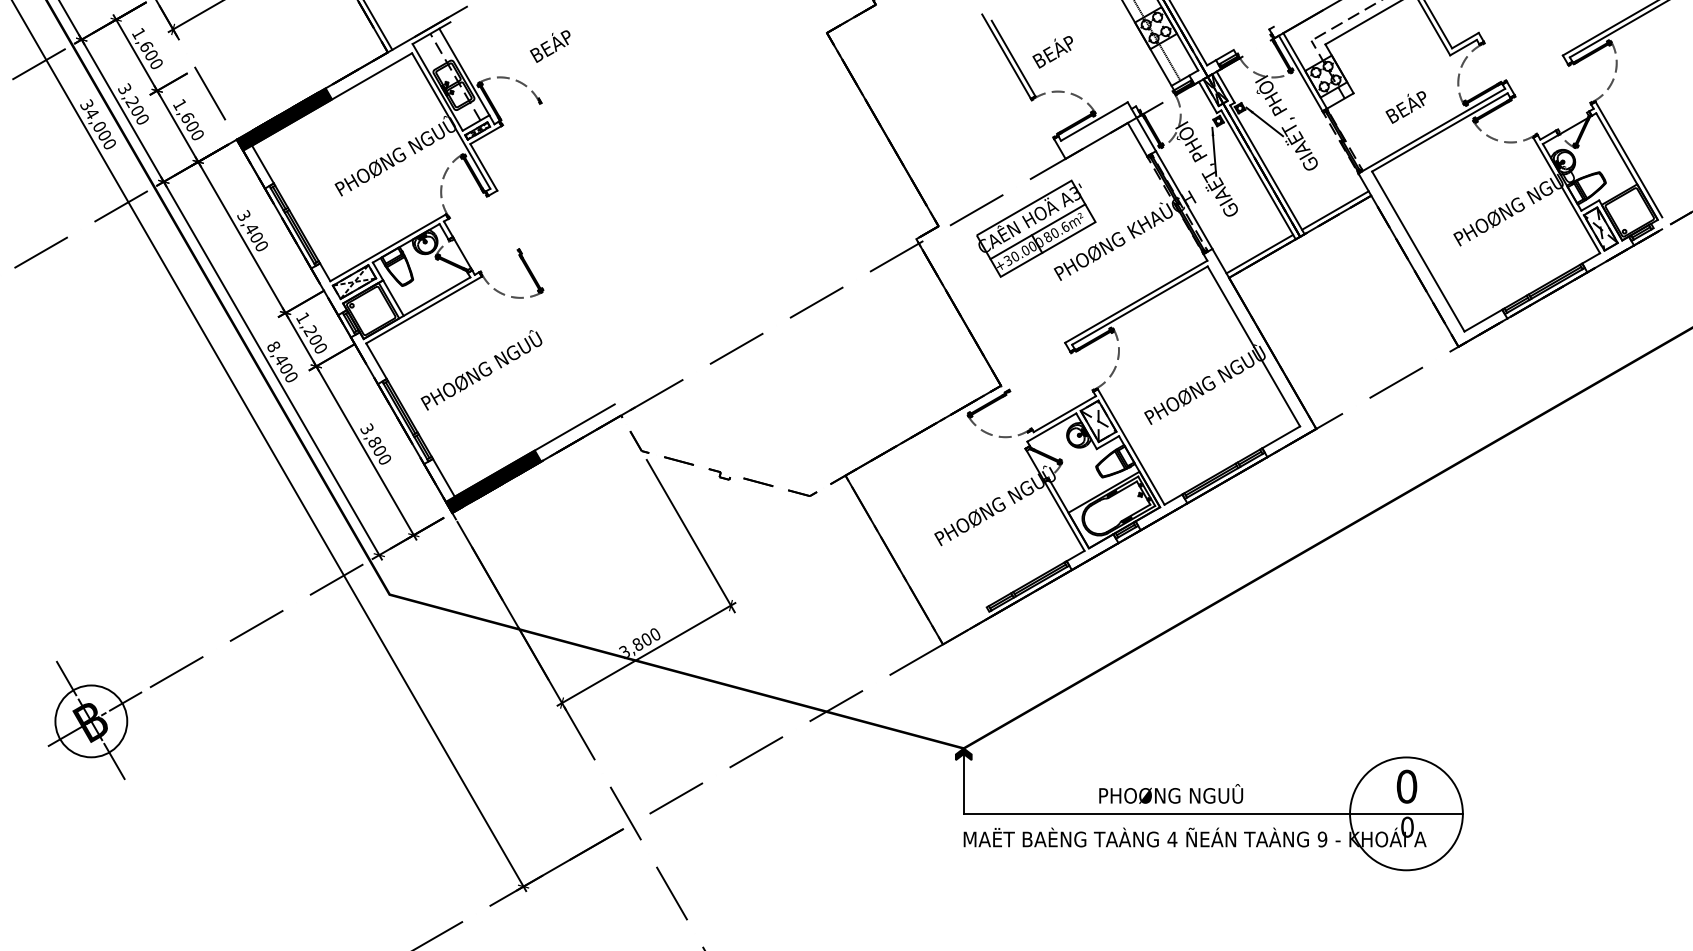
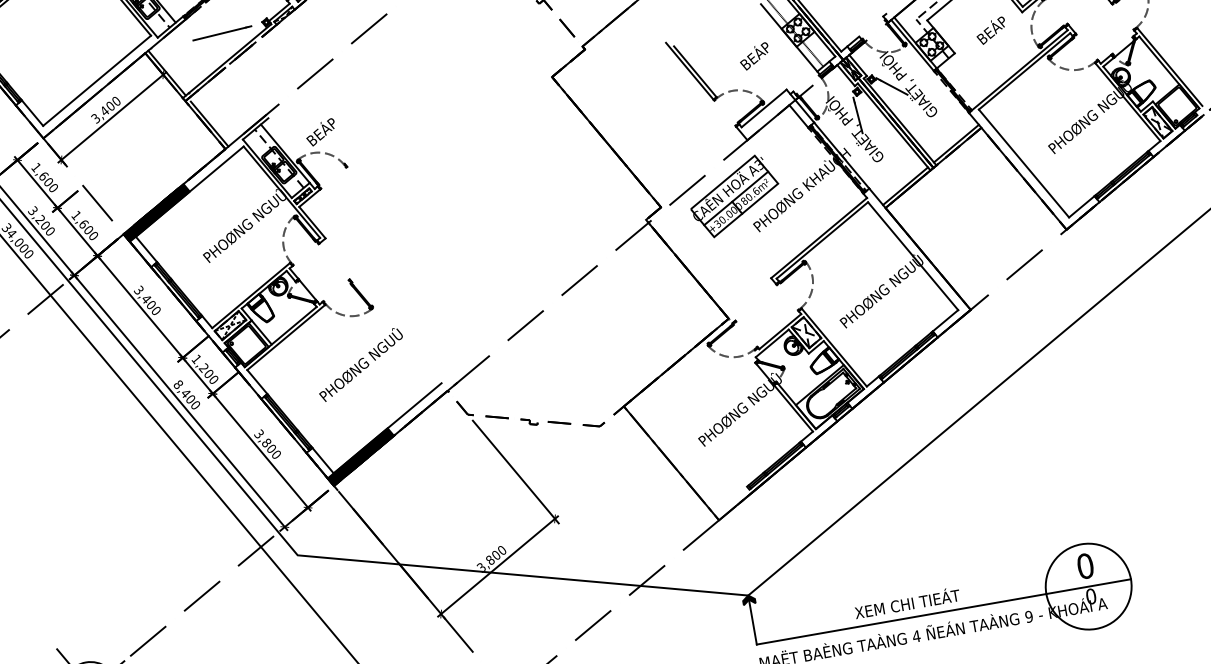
text: (550, 46) -> (321, 132), moved
text: (1052, 52) -> (754, 56), moved
text: (1405, 107) -> (990, 30), moved
text: (481, 370) -> (360, 364), moved
text: (1170, 793) -> (909, 602), PHOØNG NGUÛ -> XEM CHI TIEÁT

